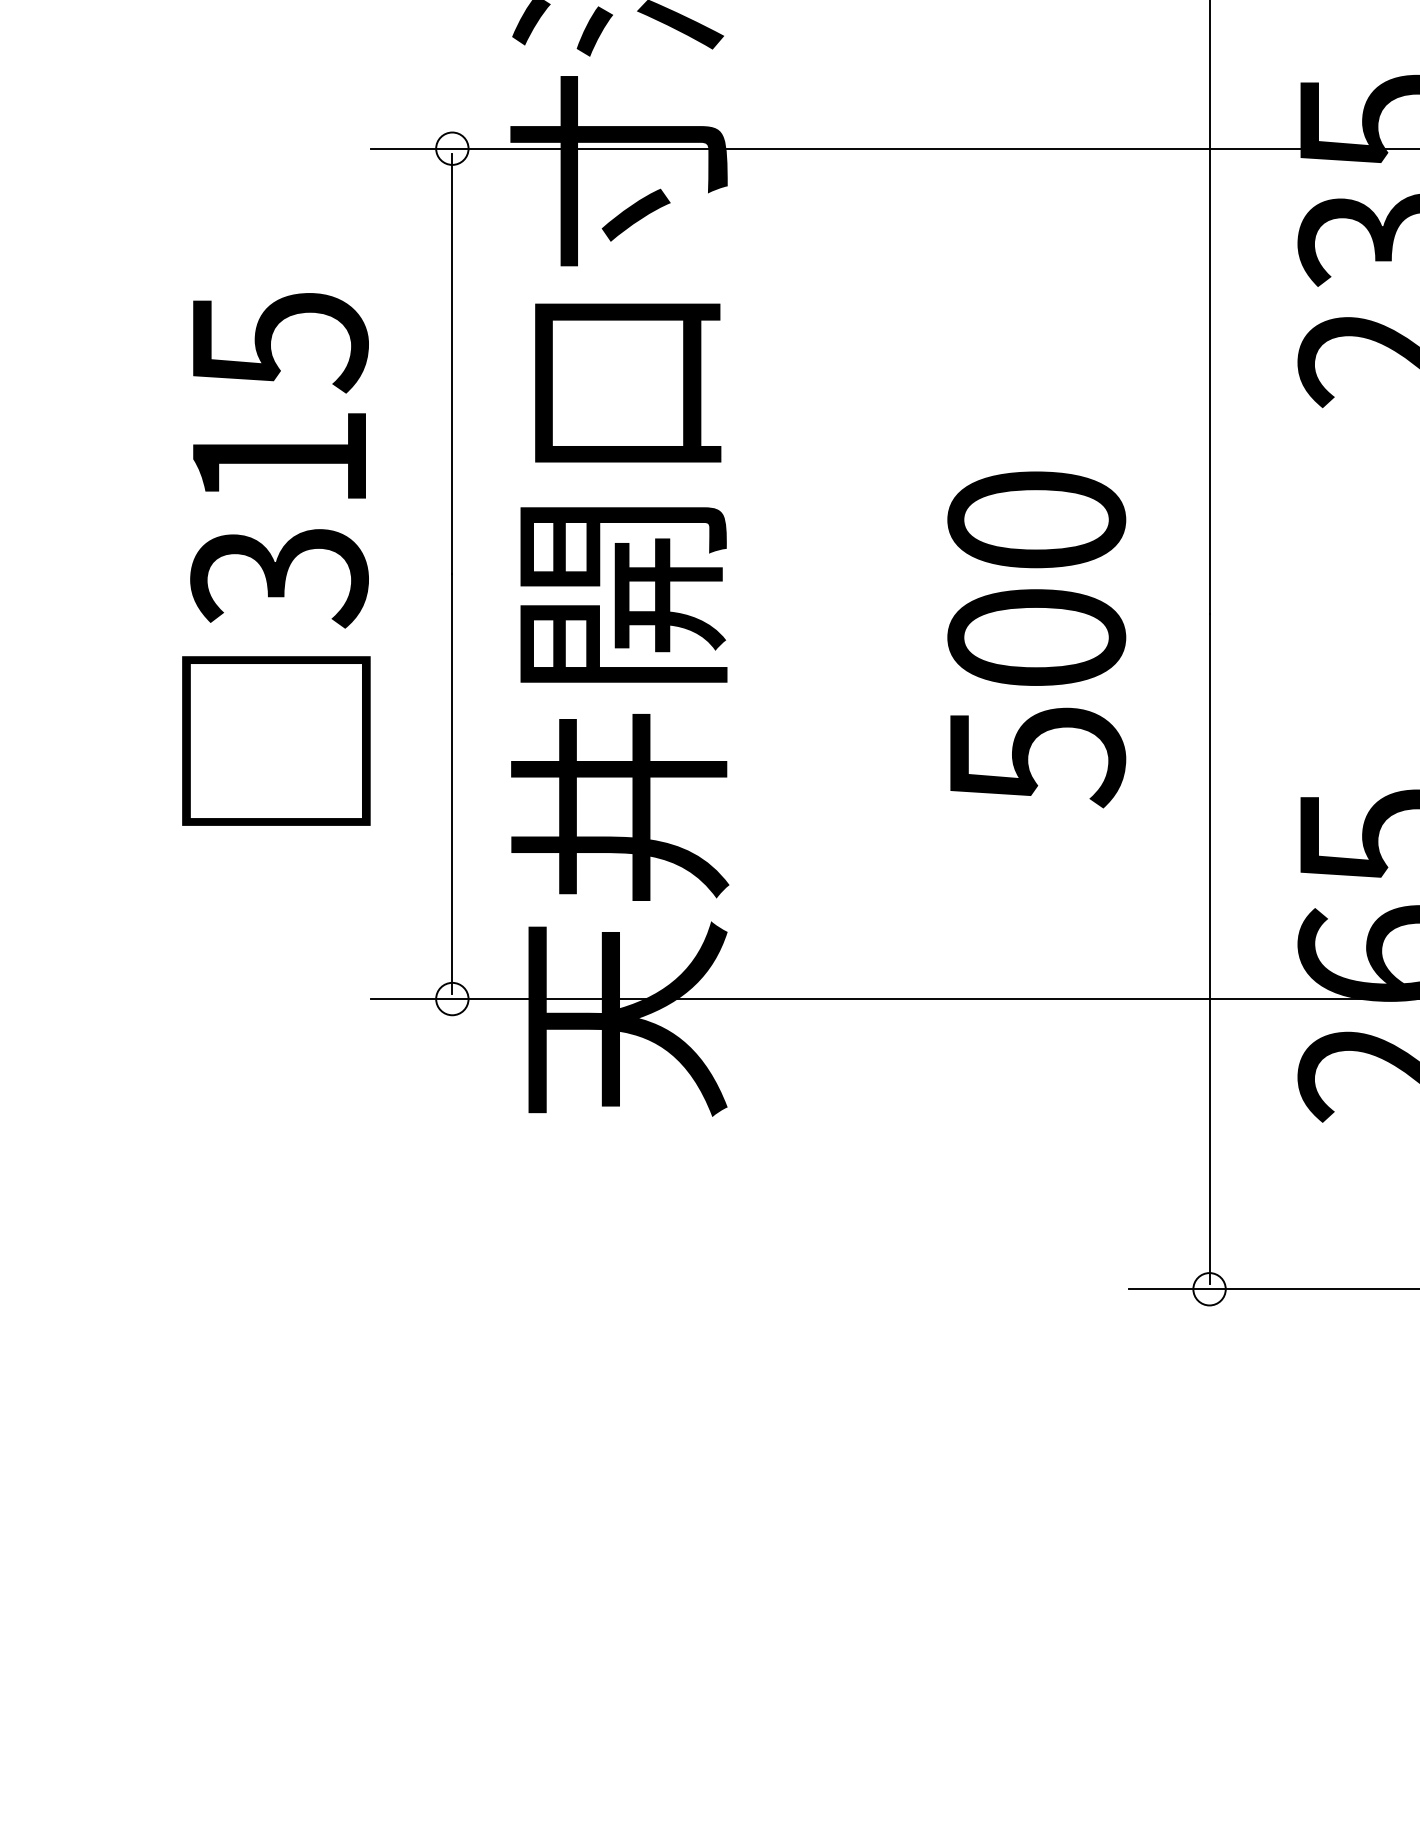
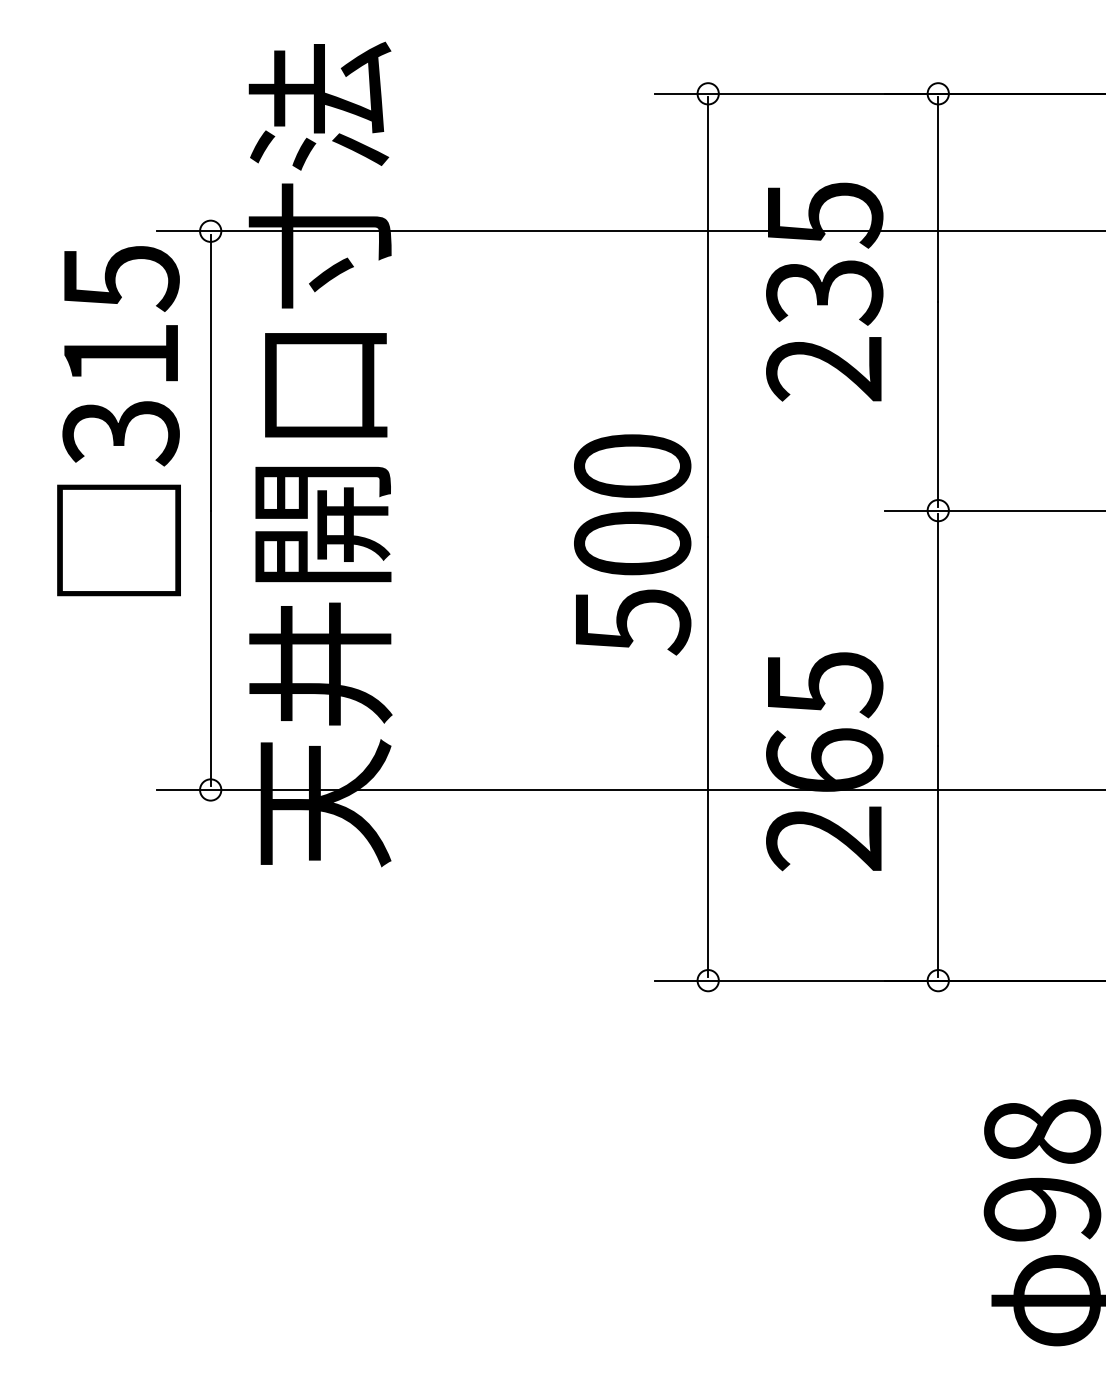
text: (275, 559) -> (118, 421), moved
text: (1036, 639) -> (632, 544), moved

